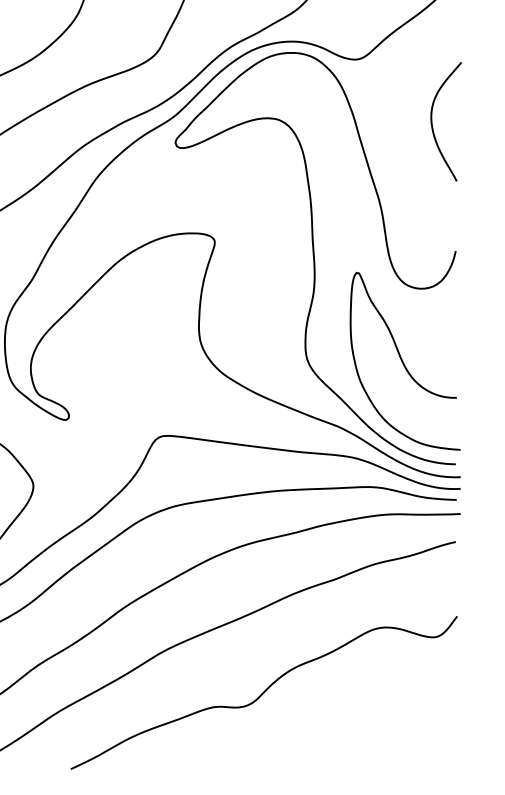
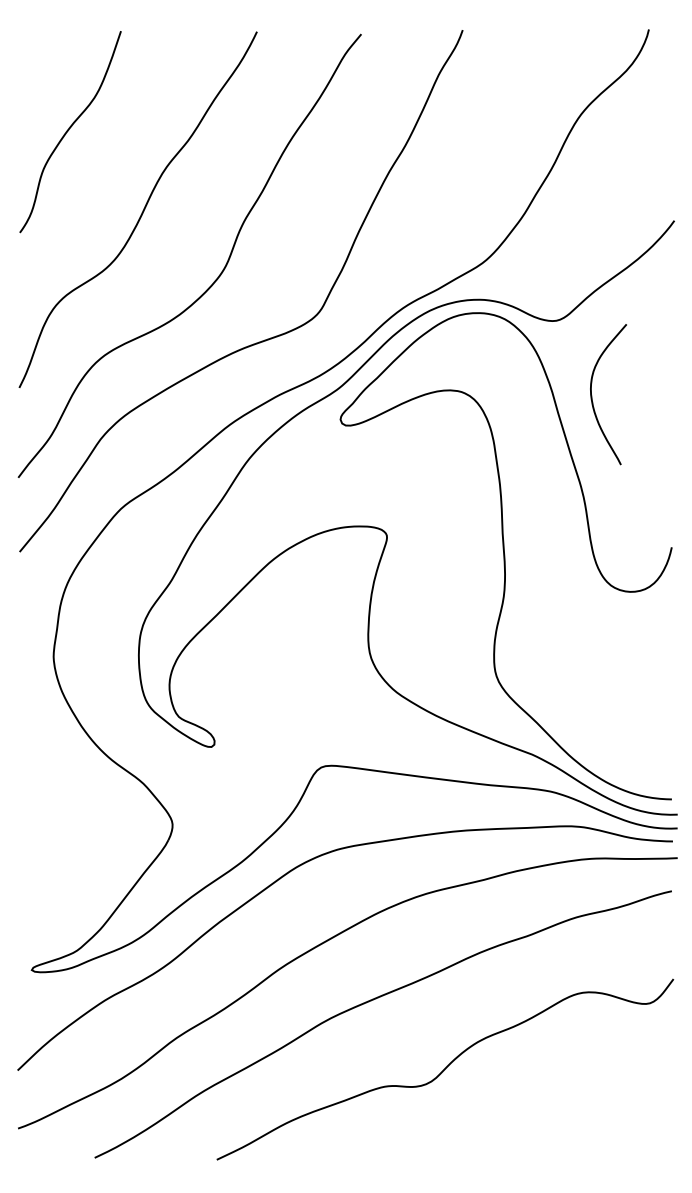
curve: (432, 122) -> (592, 395), moved
curve: (403, 361) -> (609, 677), removed

